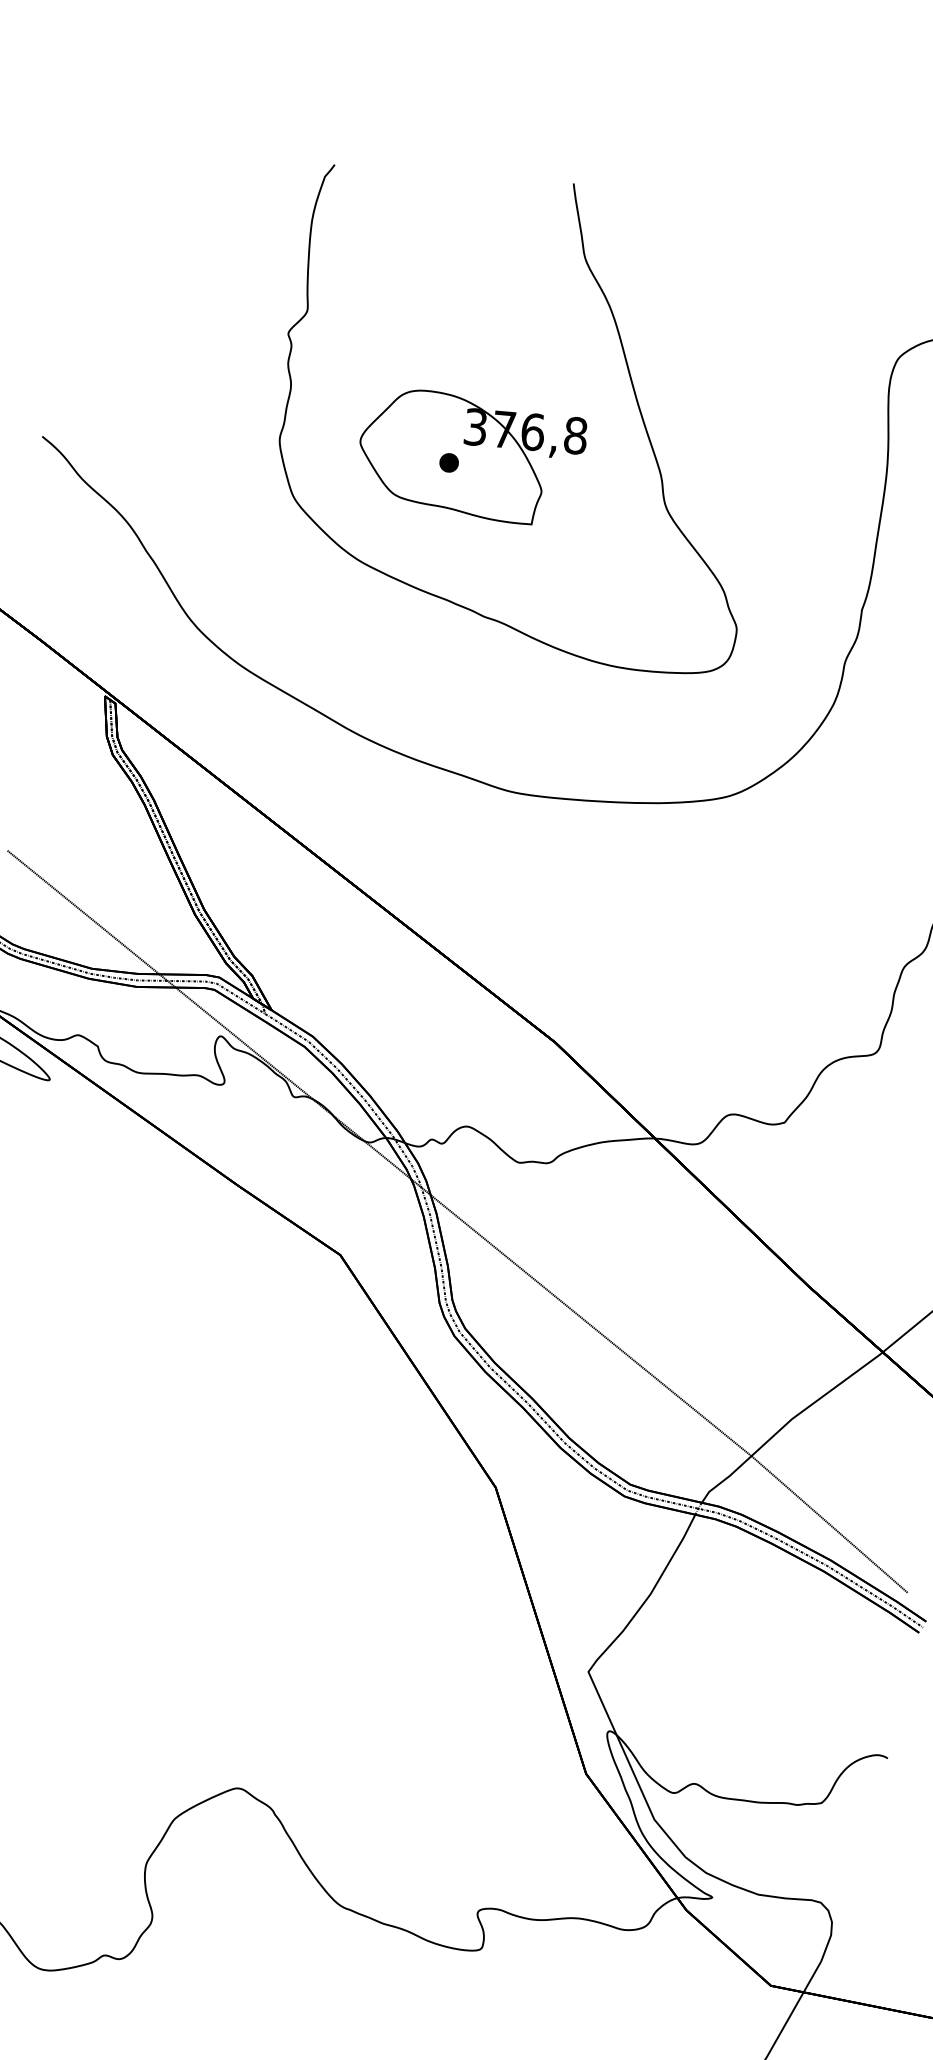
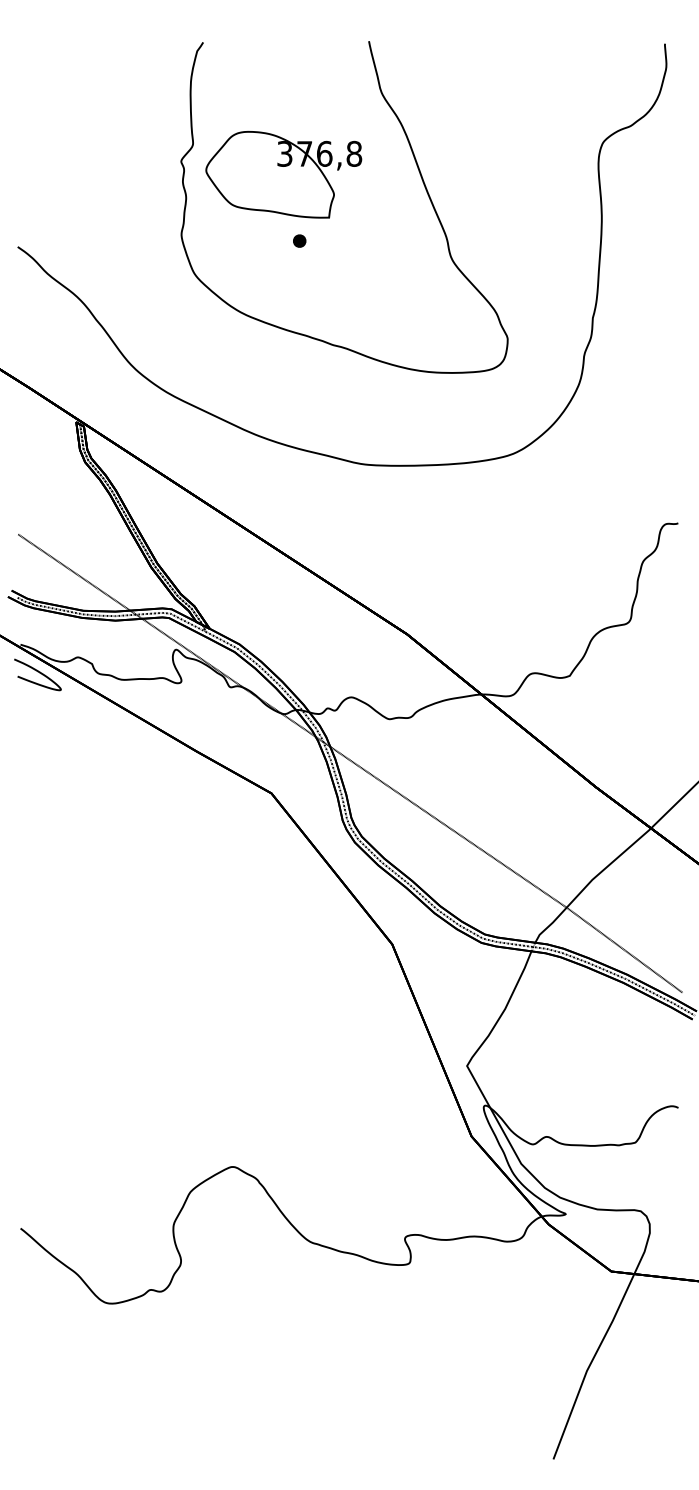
part: (471, 456) -> (283, 174), moved

